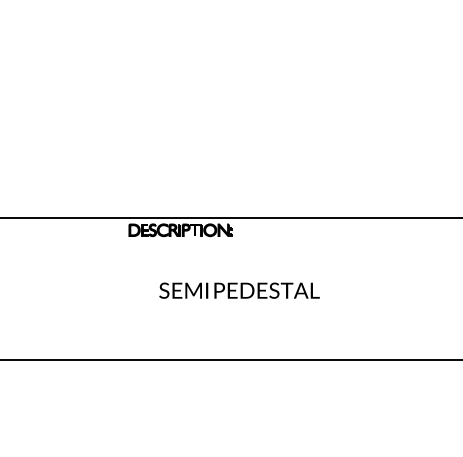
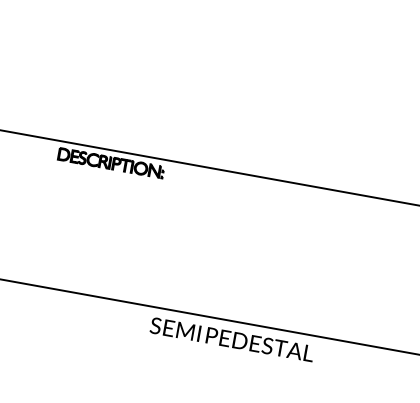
text: (239, 290) -> (232, 339), moved

